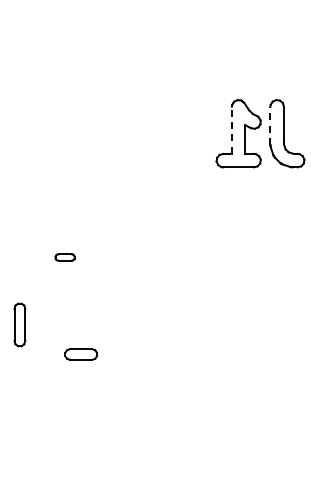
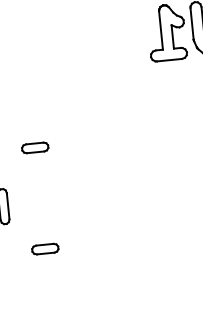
line: (270, 125) -> (192, 23), dashed -> solid
line: (231, 130) -> (160, 30), dashed -> solid
part: (64, 257) -> (34, 147), size x1.67
part: (80, 354) -> (44, 249), moved

